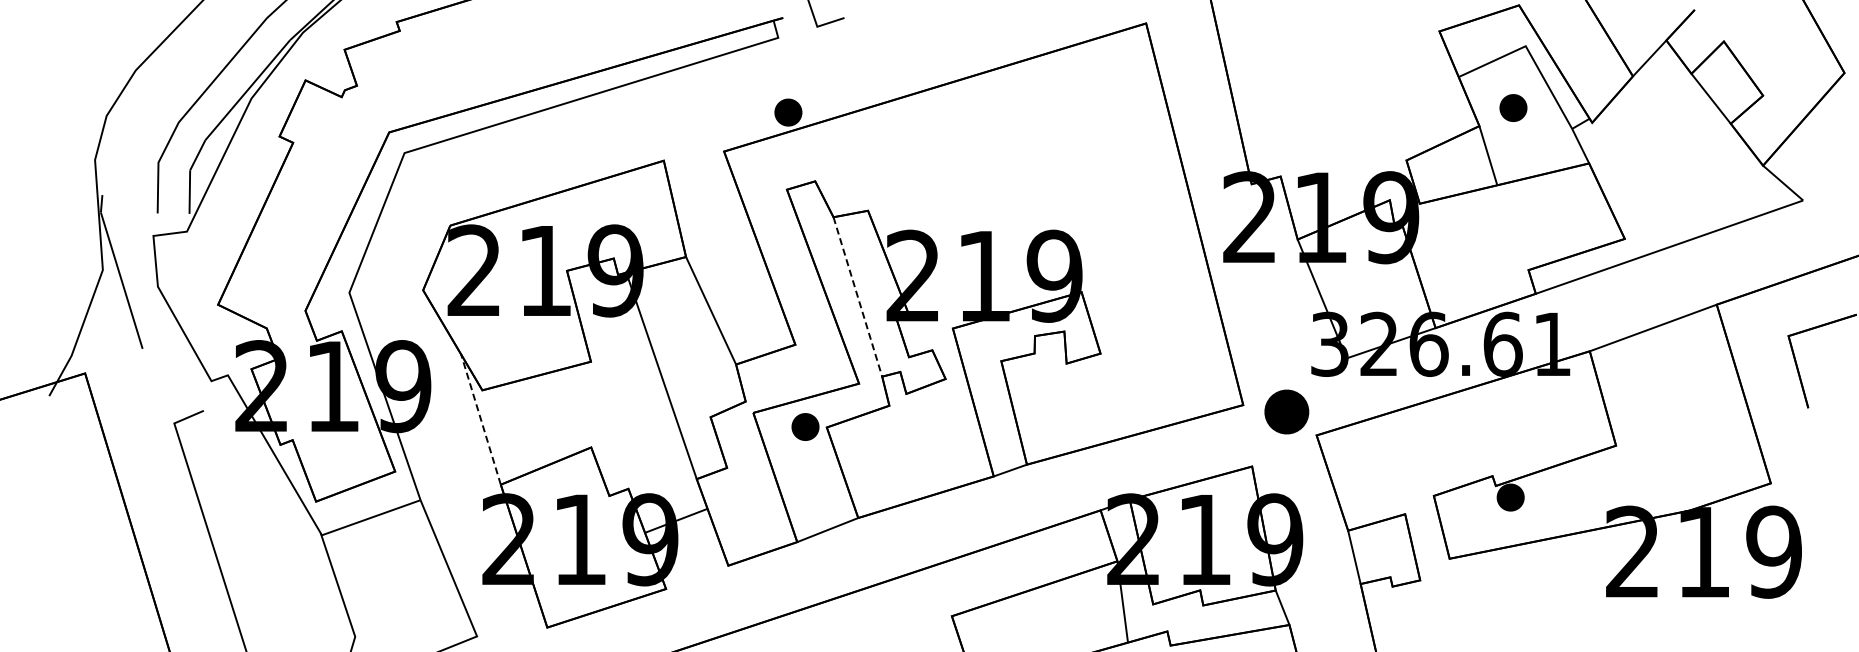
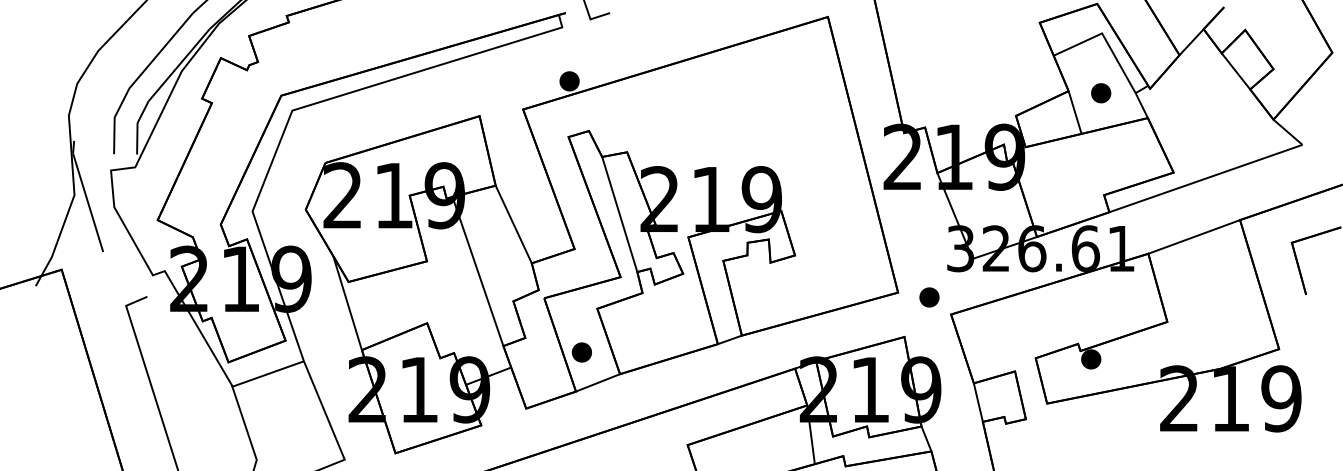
part: (1513, 107) -> (1101, 92), moved
line: (858, 297) -> (620, 214), dashed -> solid
part: (1286, 411) -> (929, 297), size x0.62
line: (480, 419) -> (347, 303), dashed -> solid
part: (805, 426) -> (581, 352), moved

